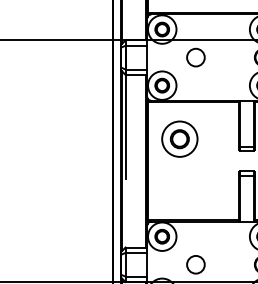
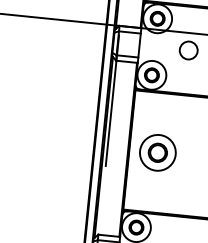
part: (179, 138) -> (157, 152), moved

